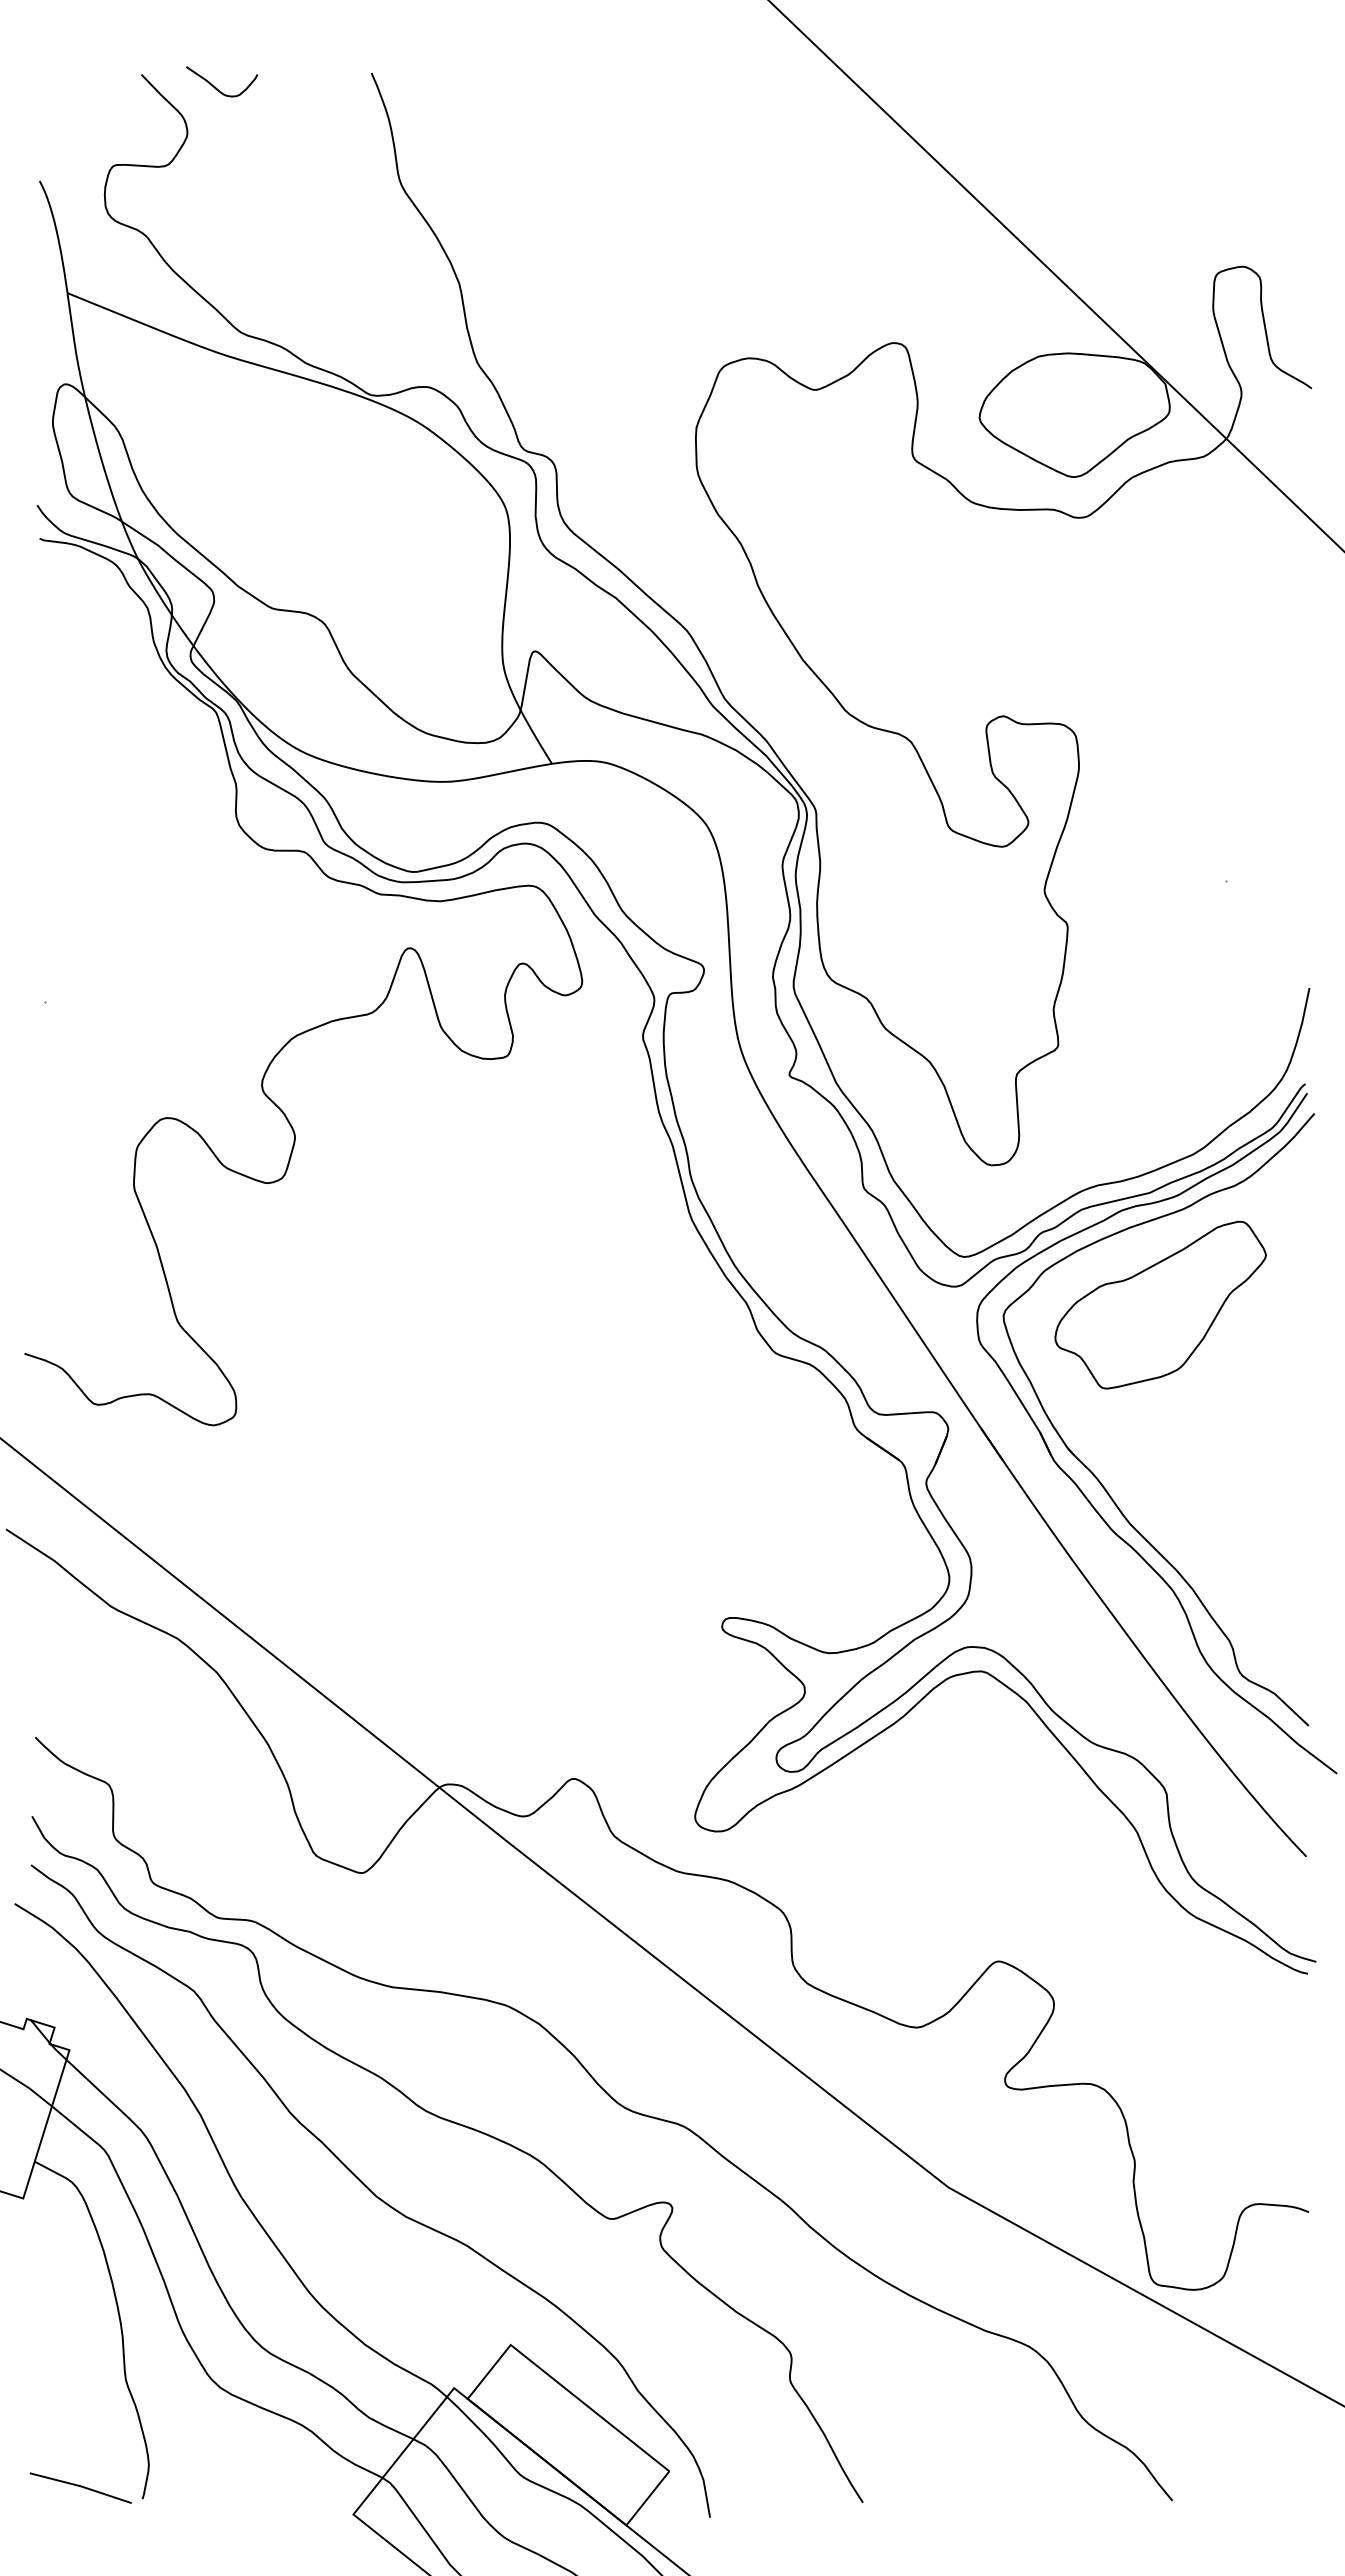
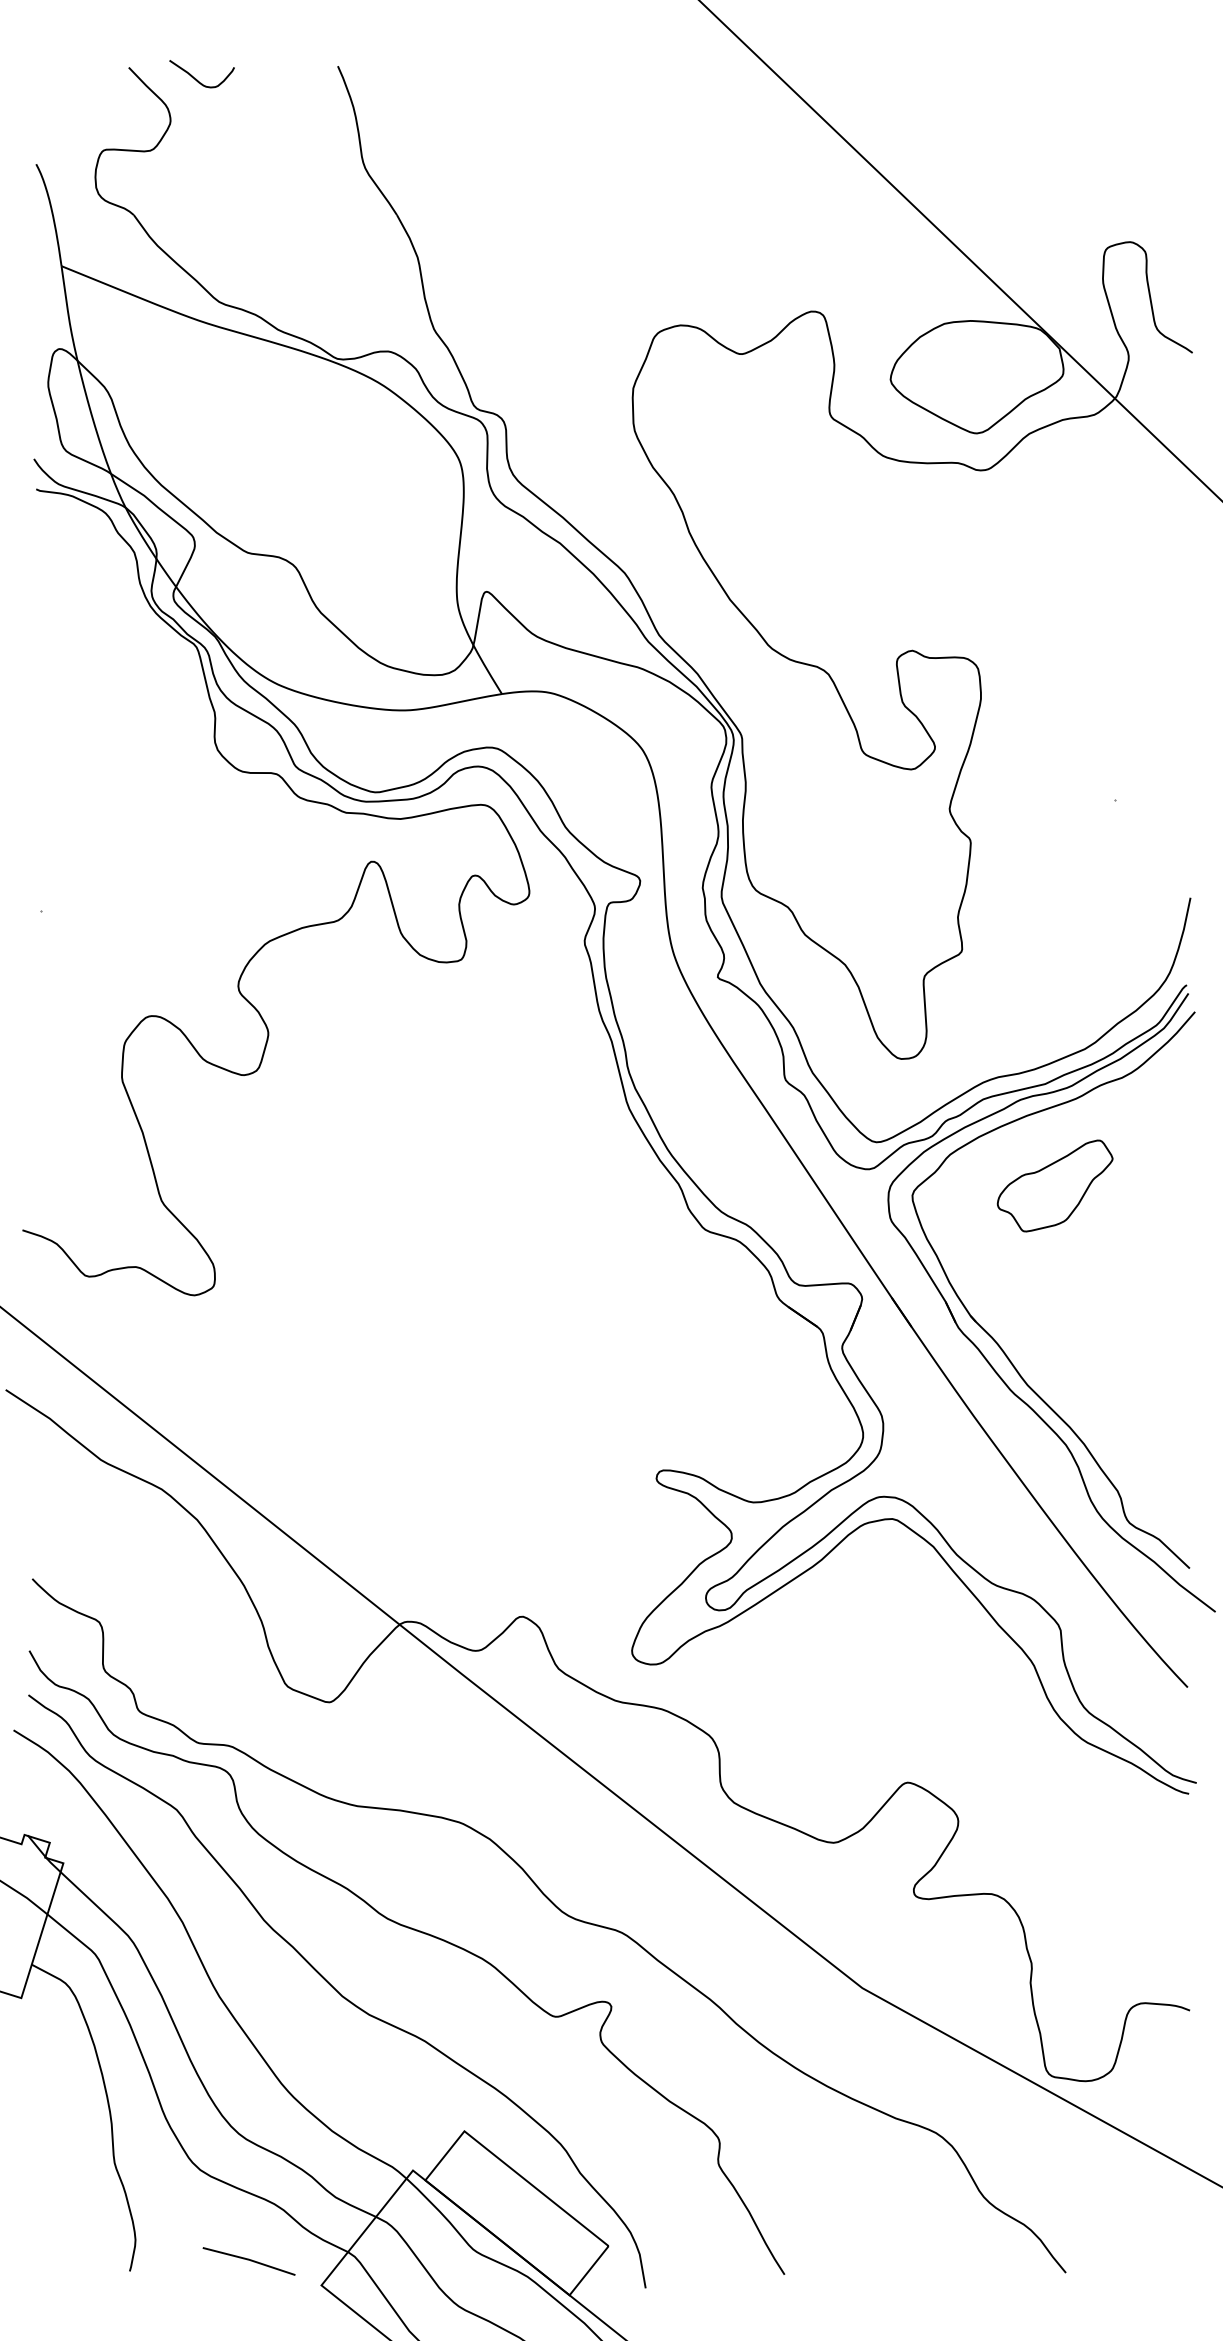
part: (1160, 1304) -> (1055, 1185), size x0.6
line: (80, 2487) -> (248, 2260), moved

